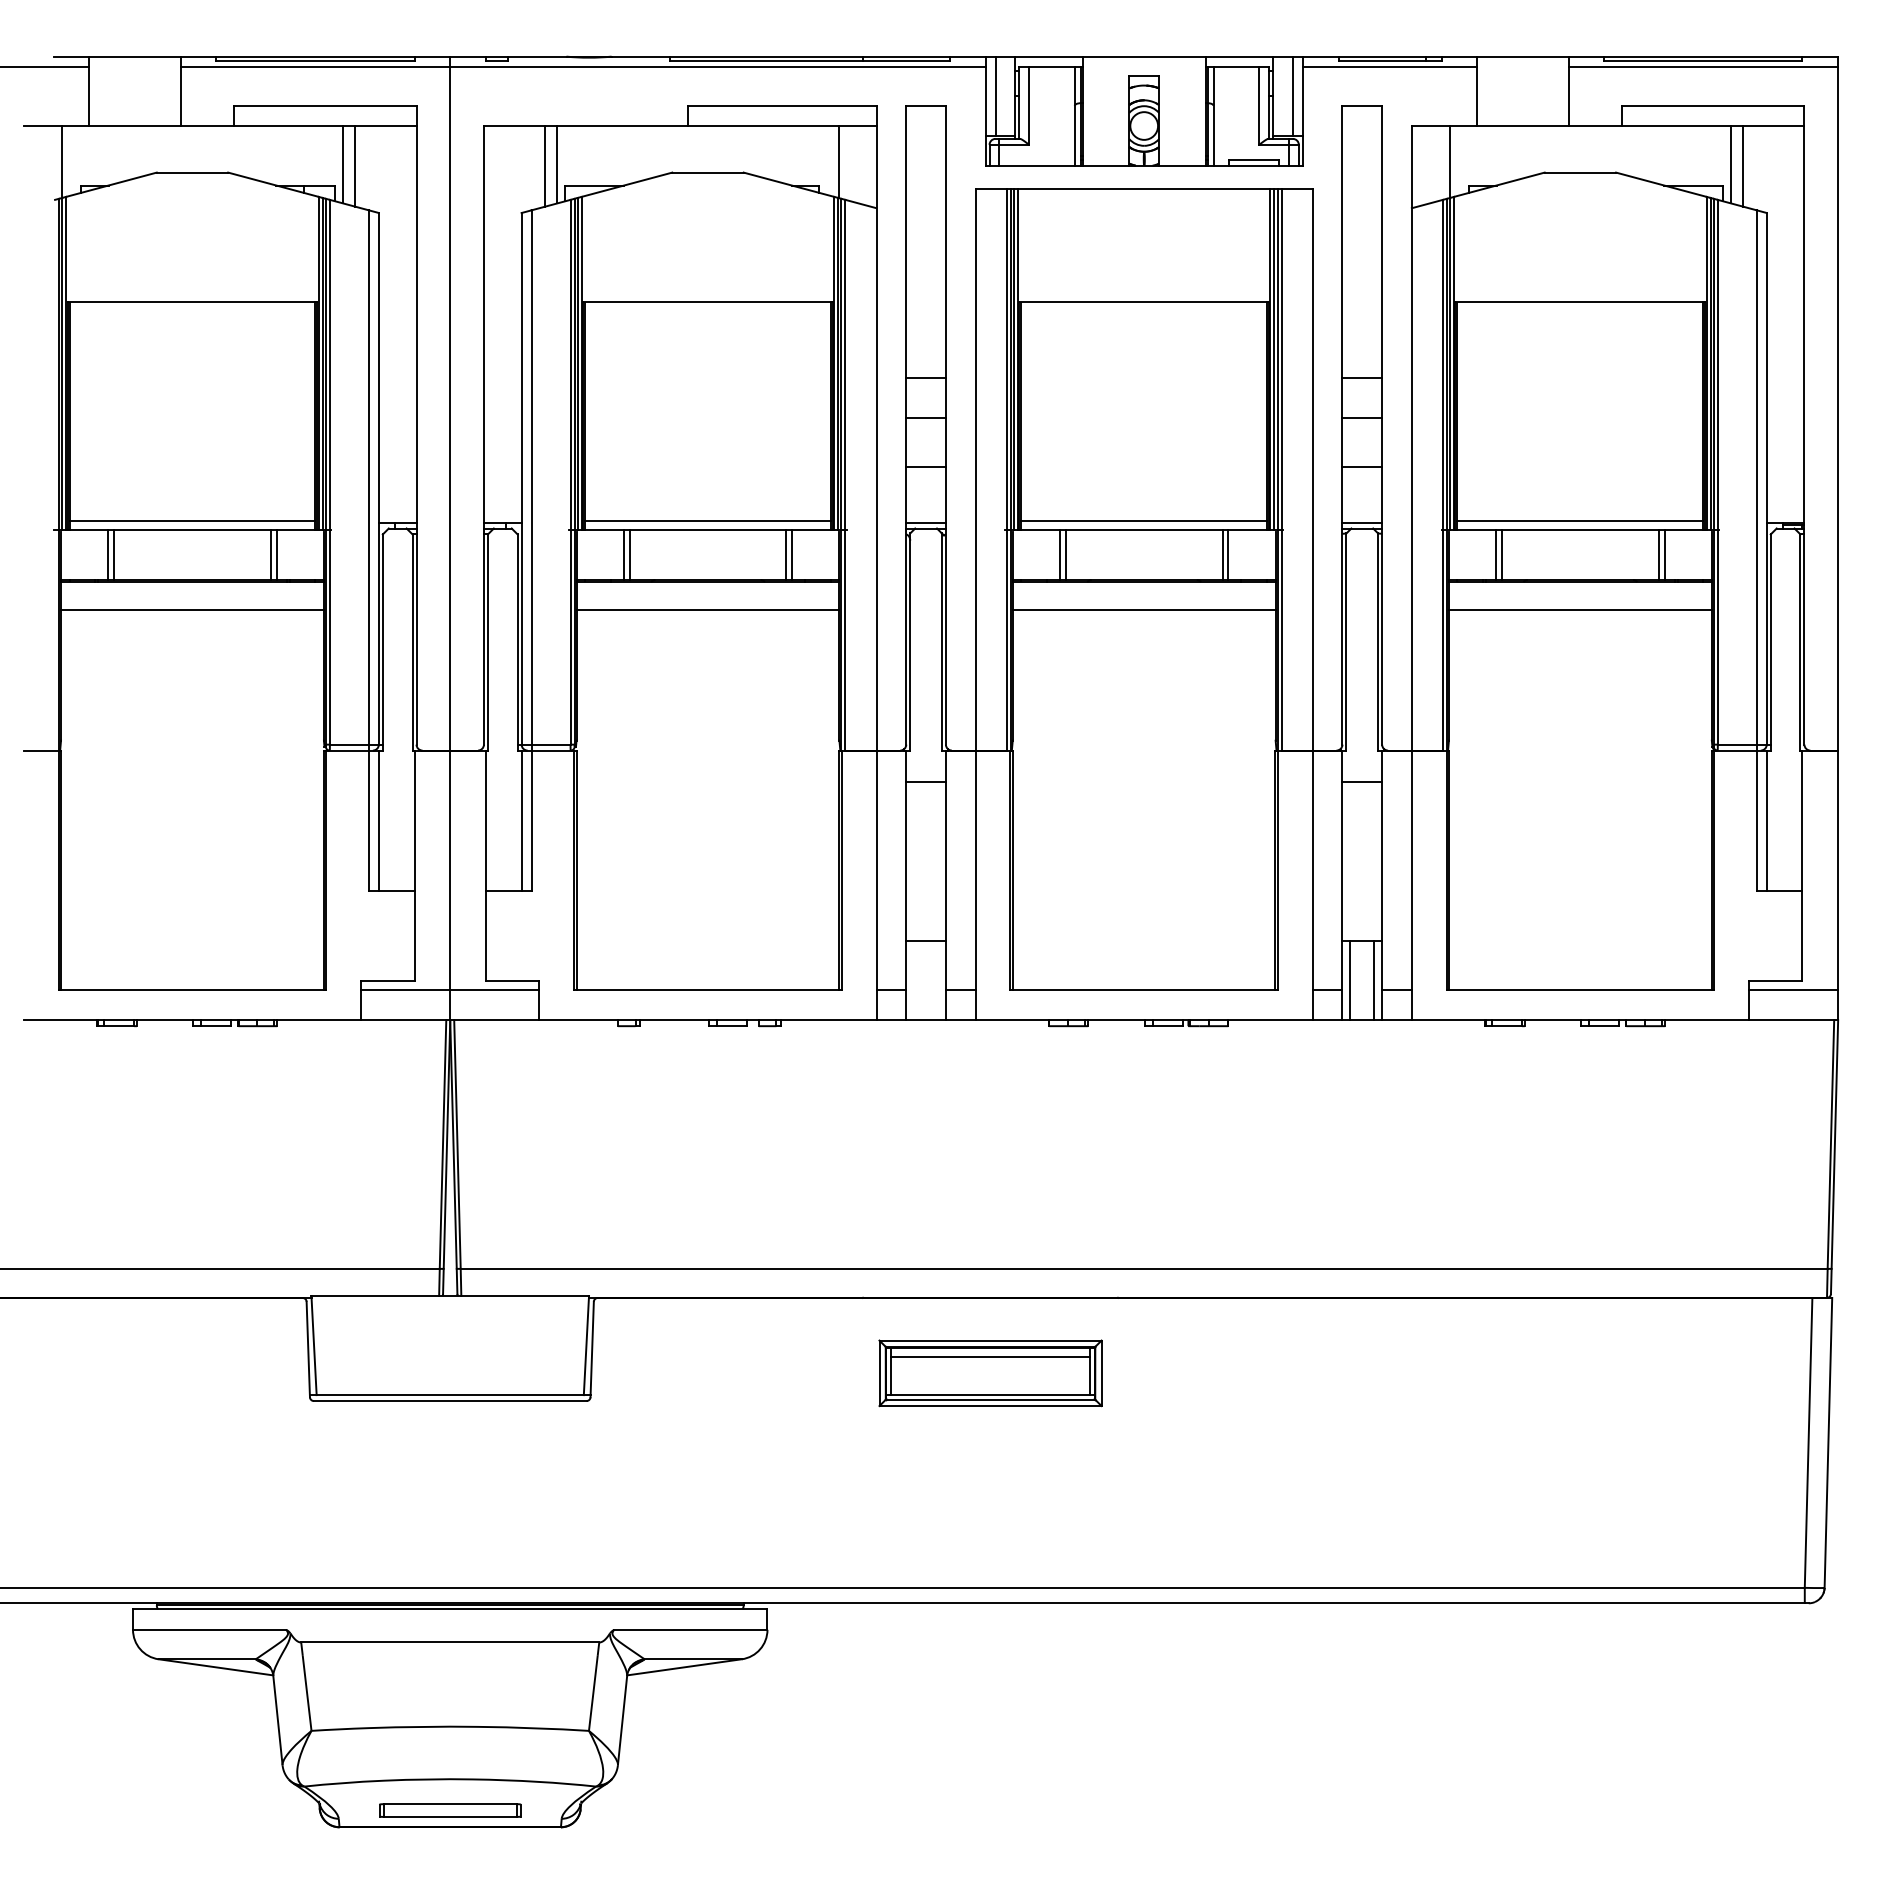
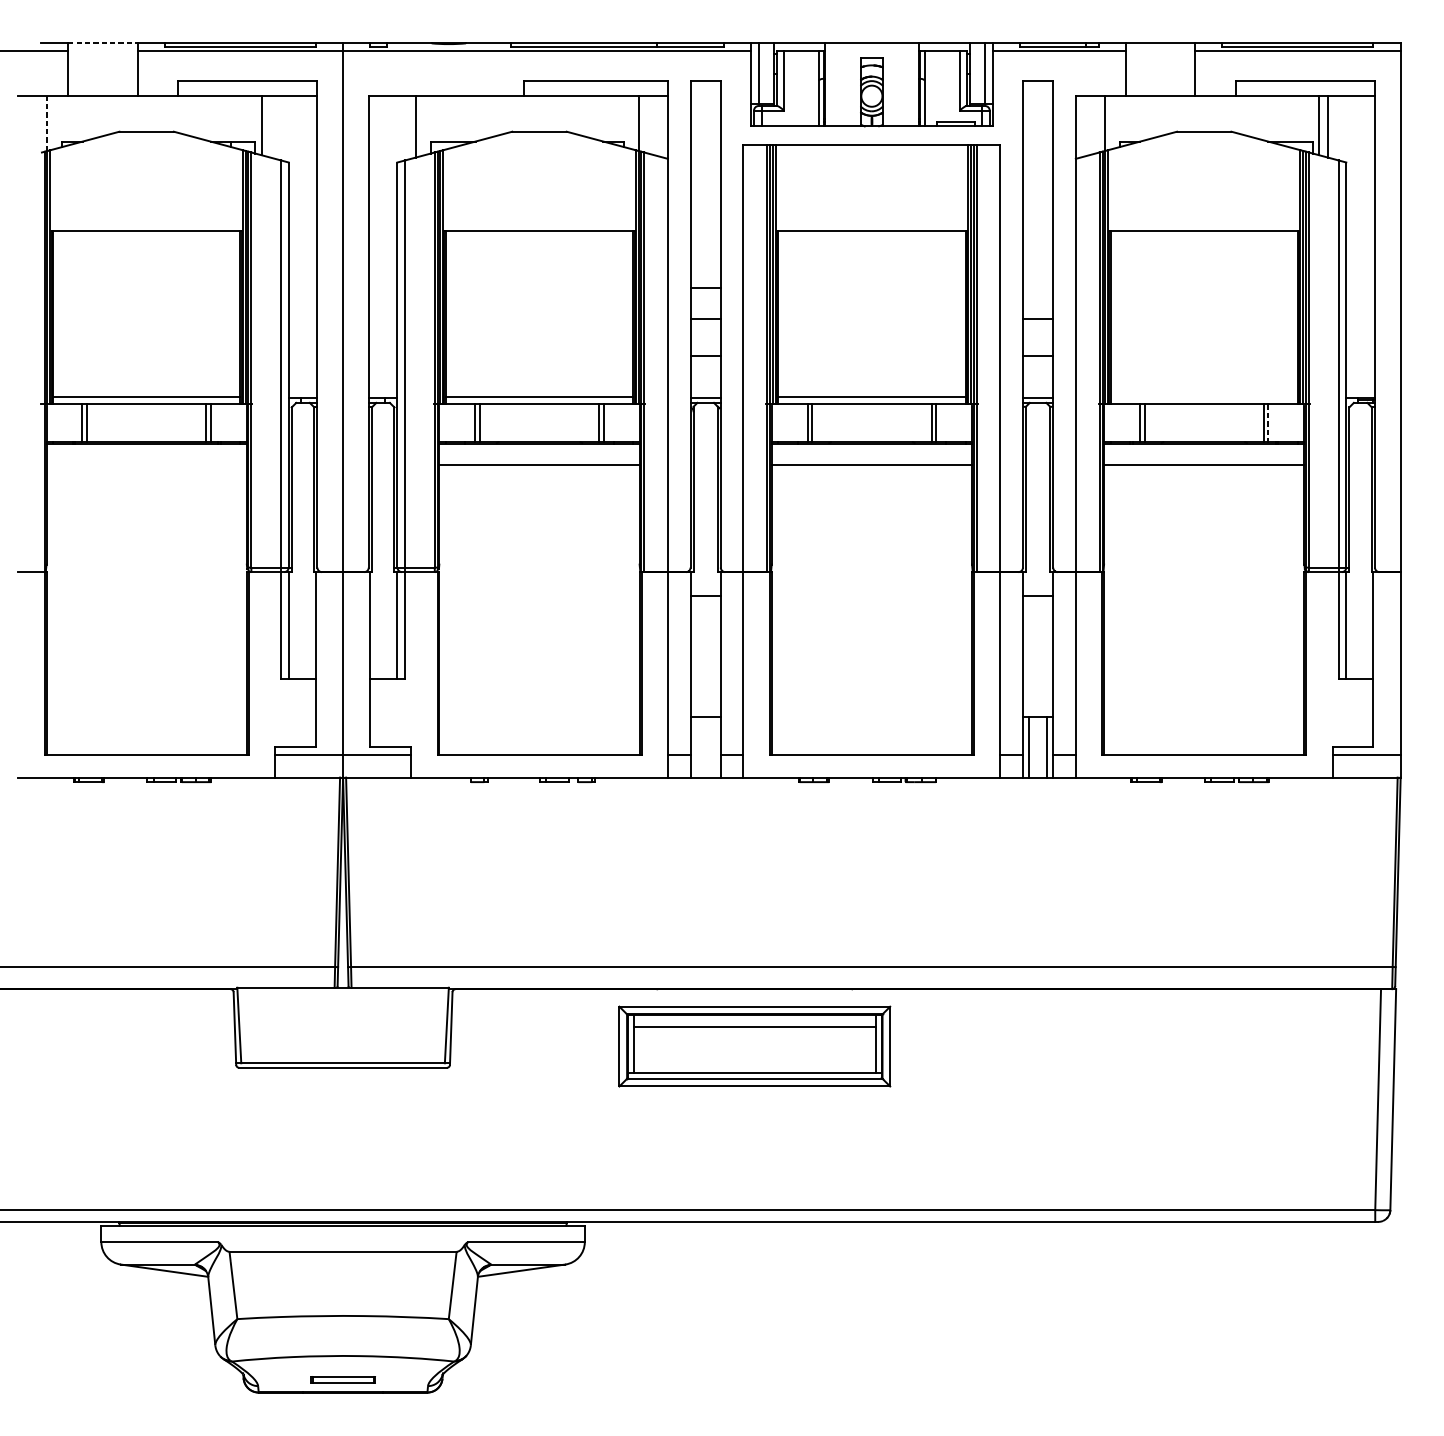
line: (135, 56) -> (103, 43), solid -> dashed
line: (61, 161) -> (46, 123), solid -> dashed
line: (557, 164) -> (424, 125), removed
line: (355, 166) -> (270, 127), removed
line: (1362, 378) -> (1038, 288), removed
line: (1580, 520) -> (1204, 396), removed
line: (1664, 555) -> (1268, 423), solid -> dashed
line: (192, 609) -> (146, 464), removed
part: (990, 1373) -> (754, 1046), size x1.6
part: (450, 1810) -> (343, 1379), size x0.6

